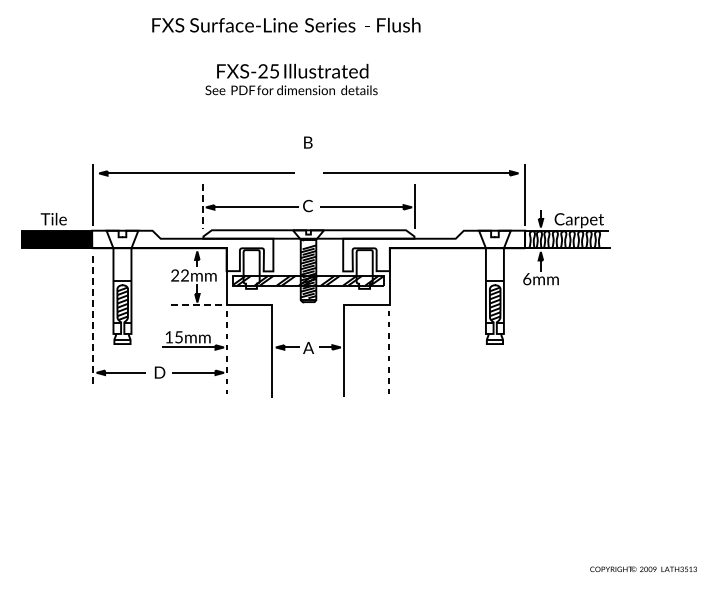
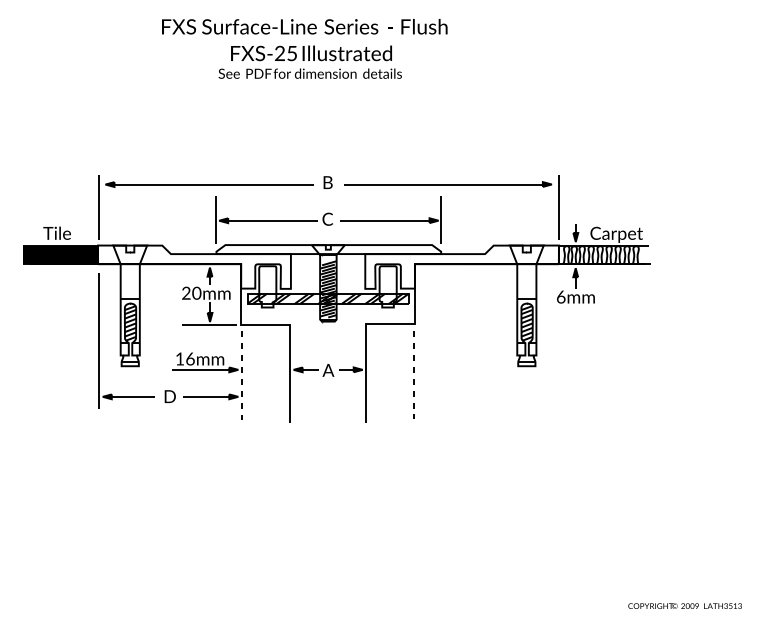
text: (291, 79) -> (310, 62), moved
text: (308, 142) -> (328, 182), moved
line: (203, 206) -> (216, 219), dashed -> solid
text: (184, 276) -> (196, 294), 22mm -> 20mm
line: (197, 305) -> (210, 325), dashed -> solid
line: (92, 320) -> (98, 341), dashed -> solid
text: (179, 337) -> (190, 359), 15mm -> 16mm

